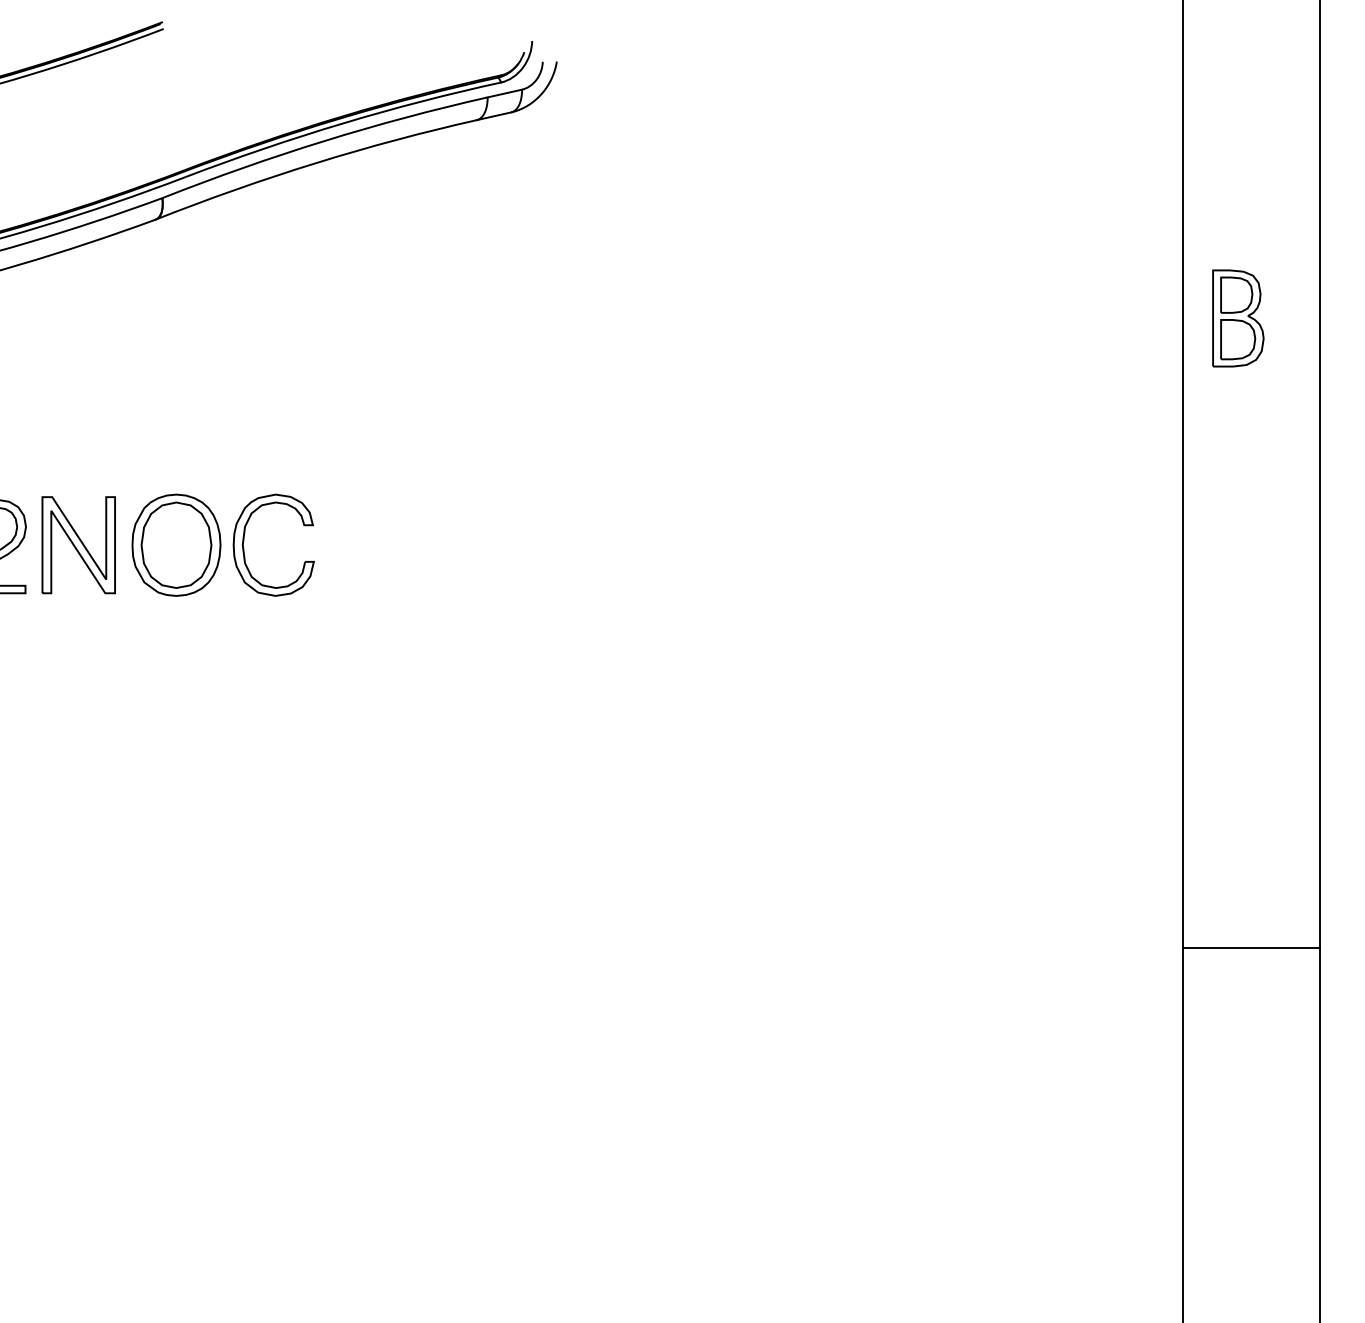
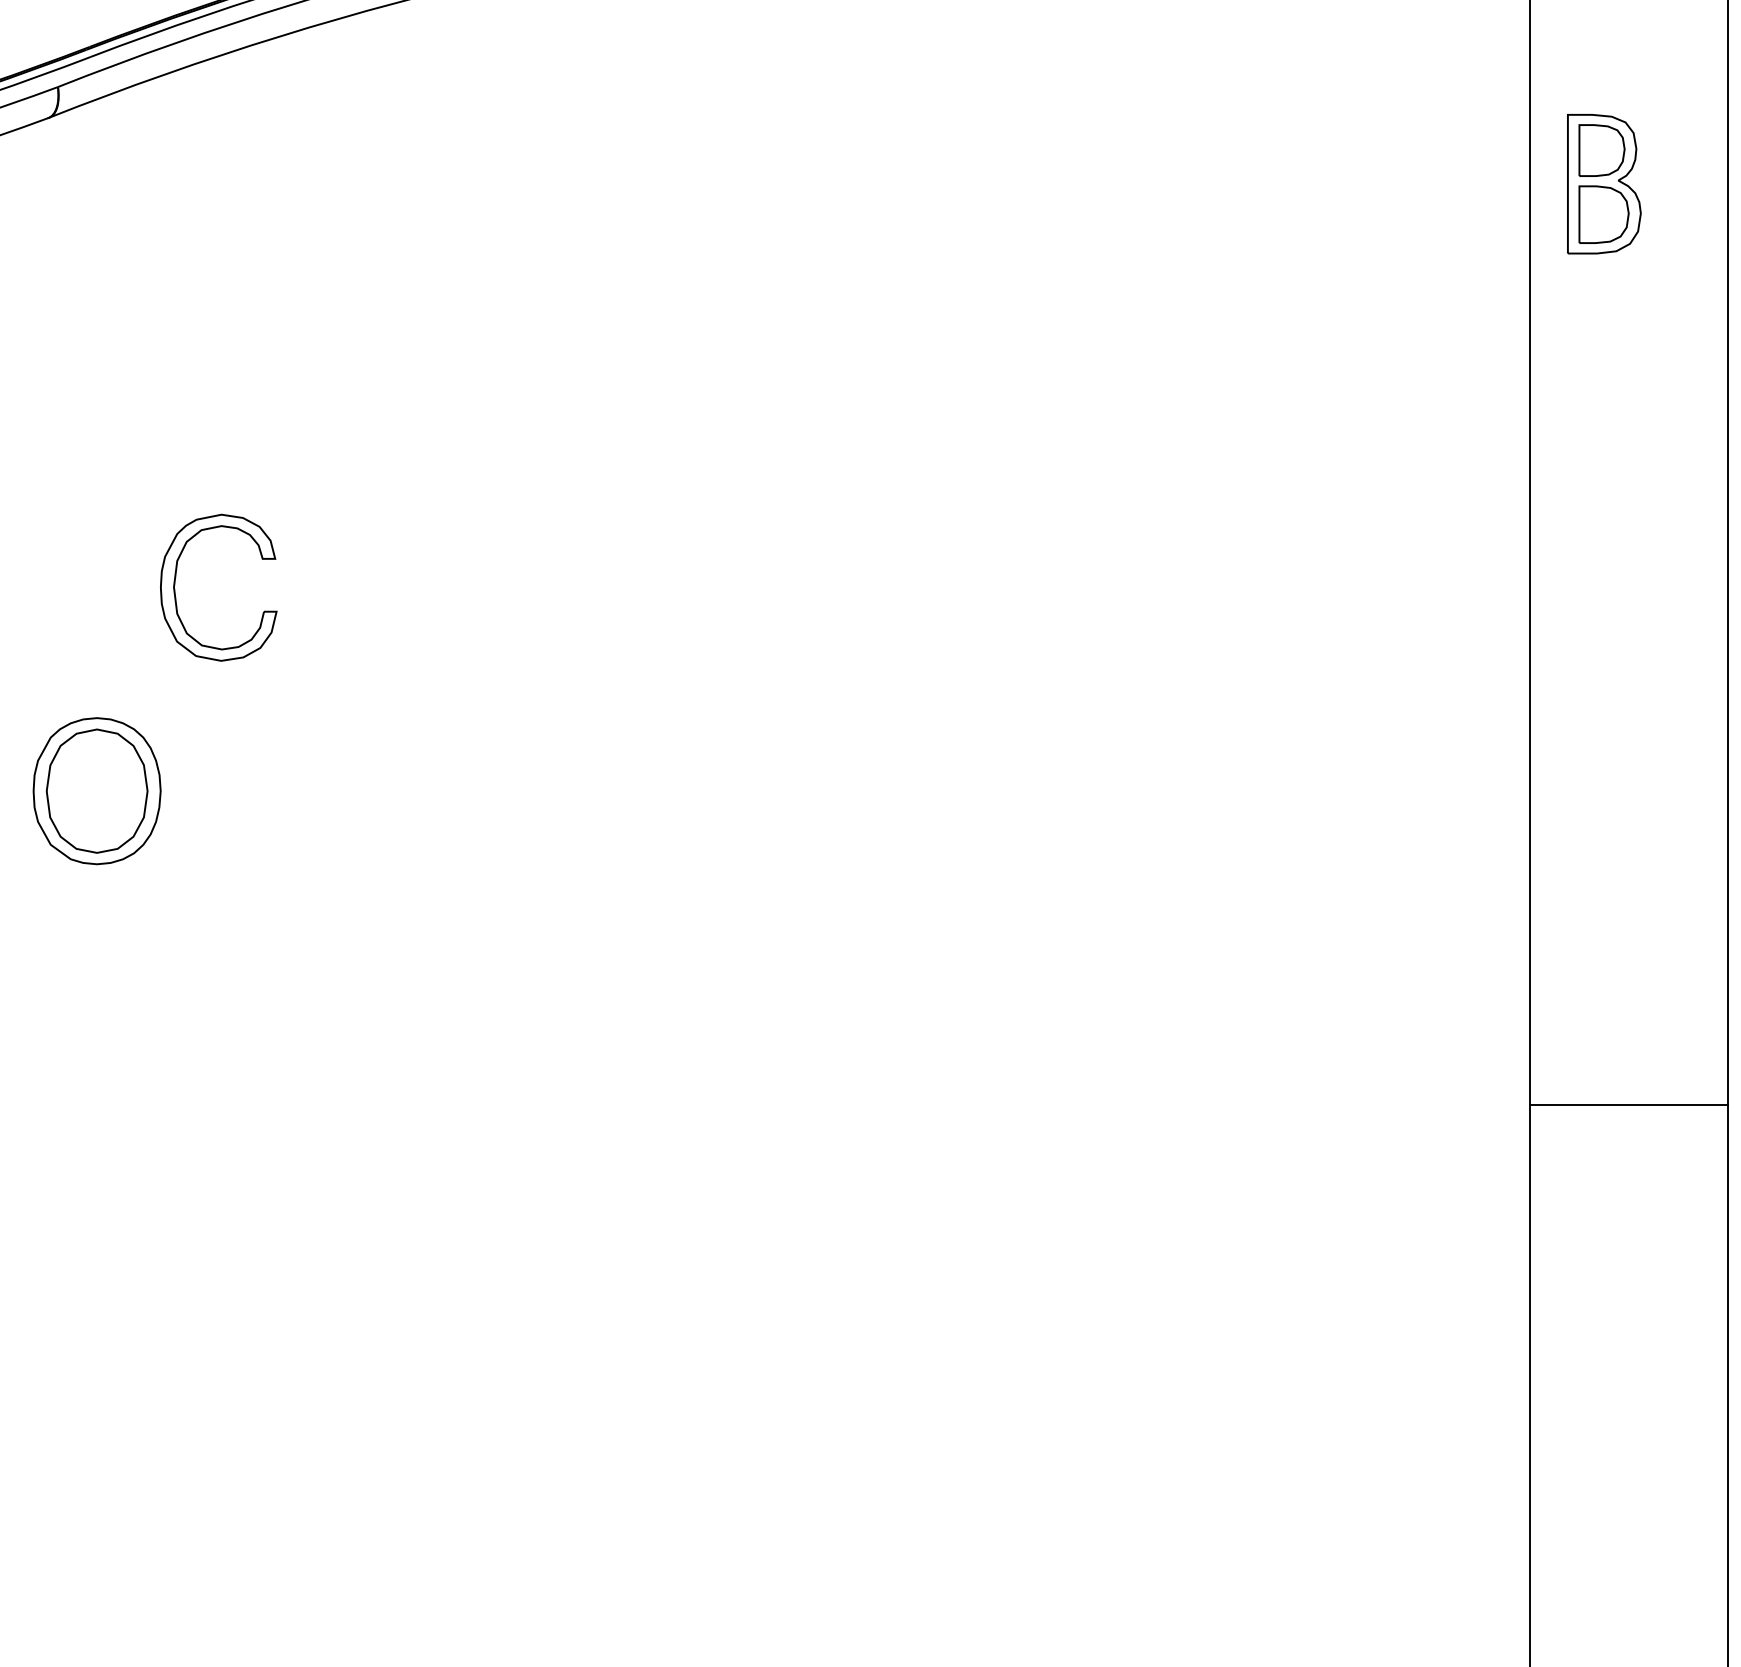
part: (1238, 318) -> (1604, 184), moved
part: (176, 544) -> (97, 790), moved
line: (1250, 947) -> (1627, 1104), moved

